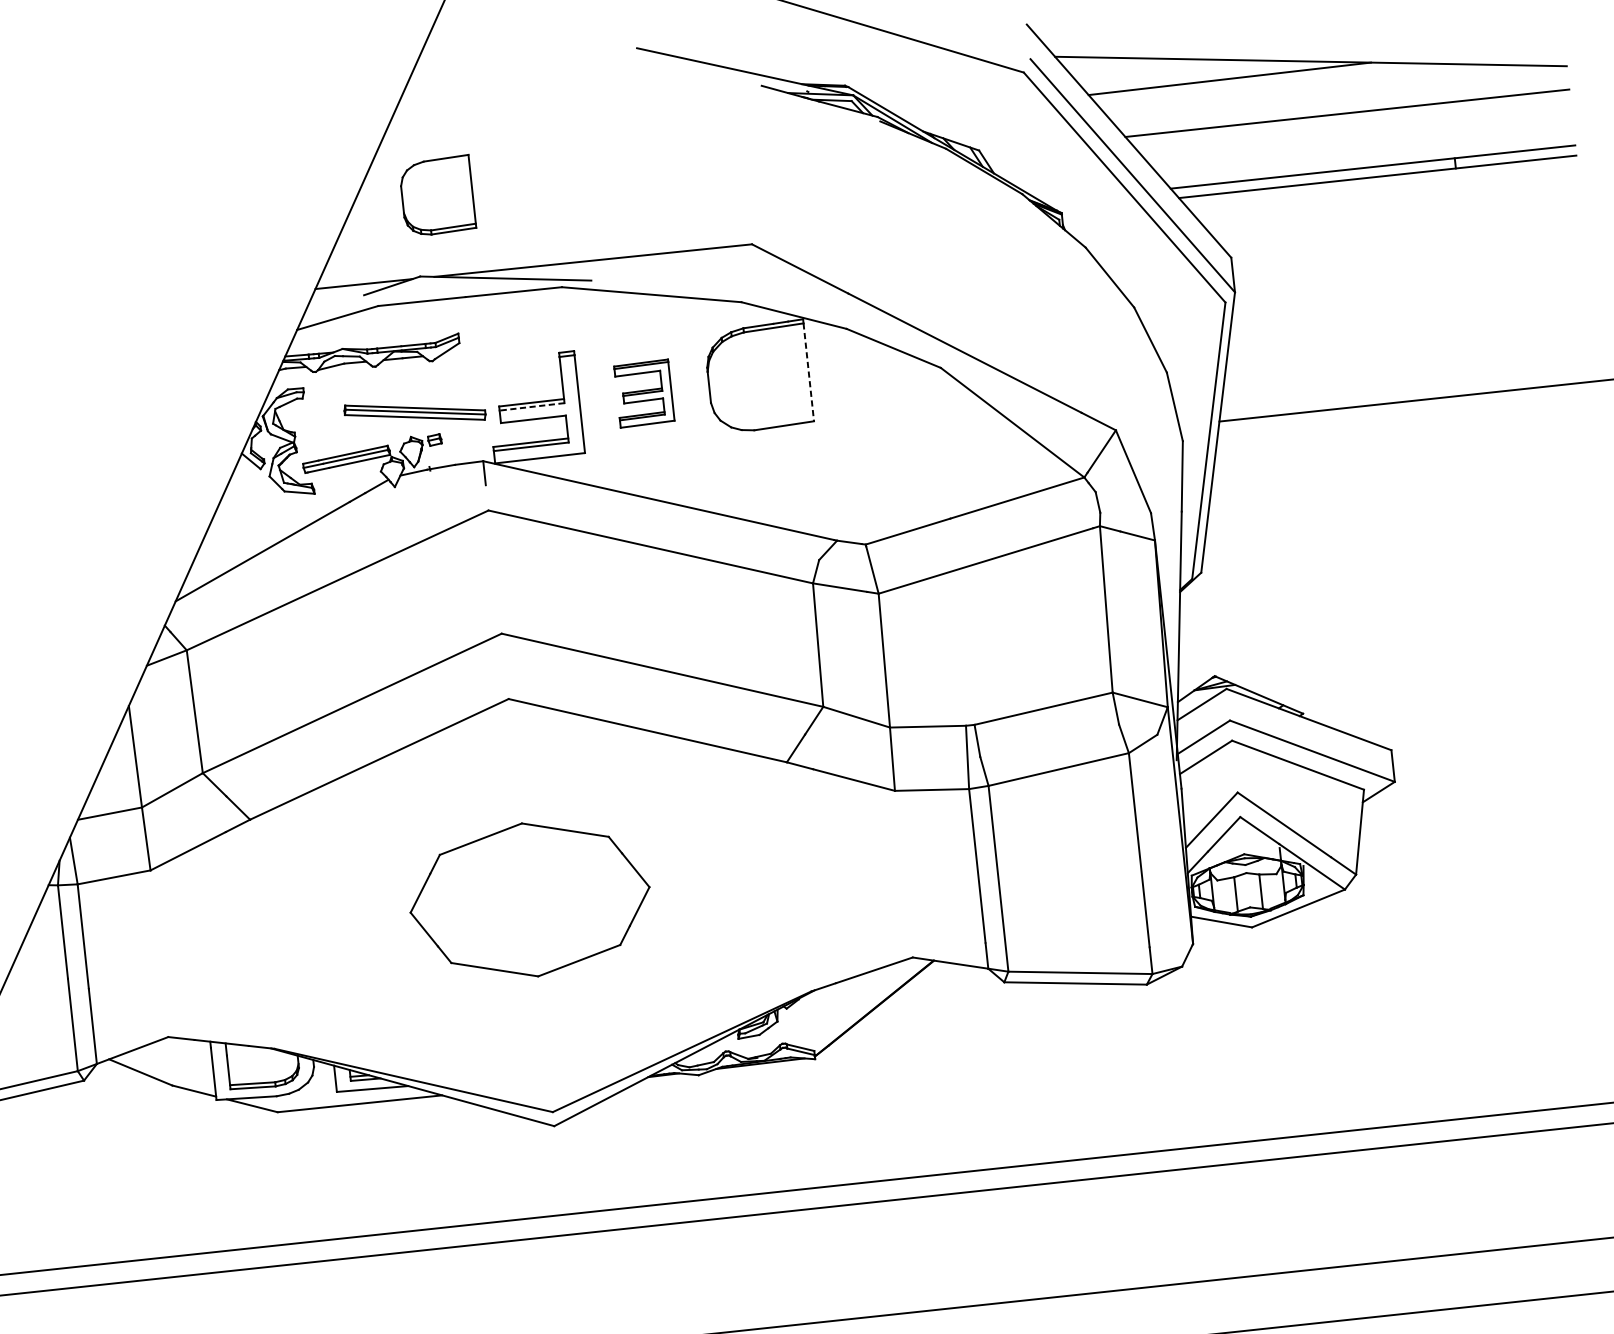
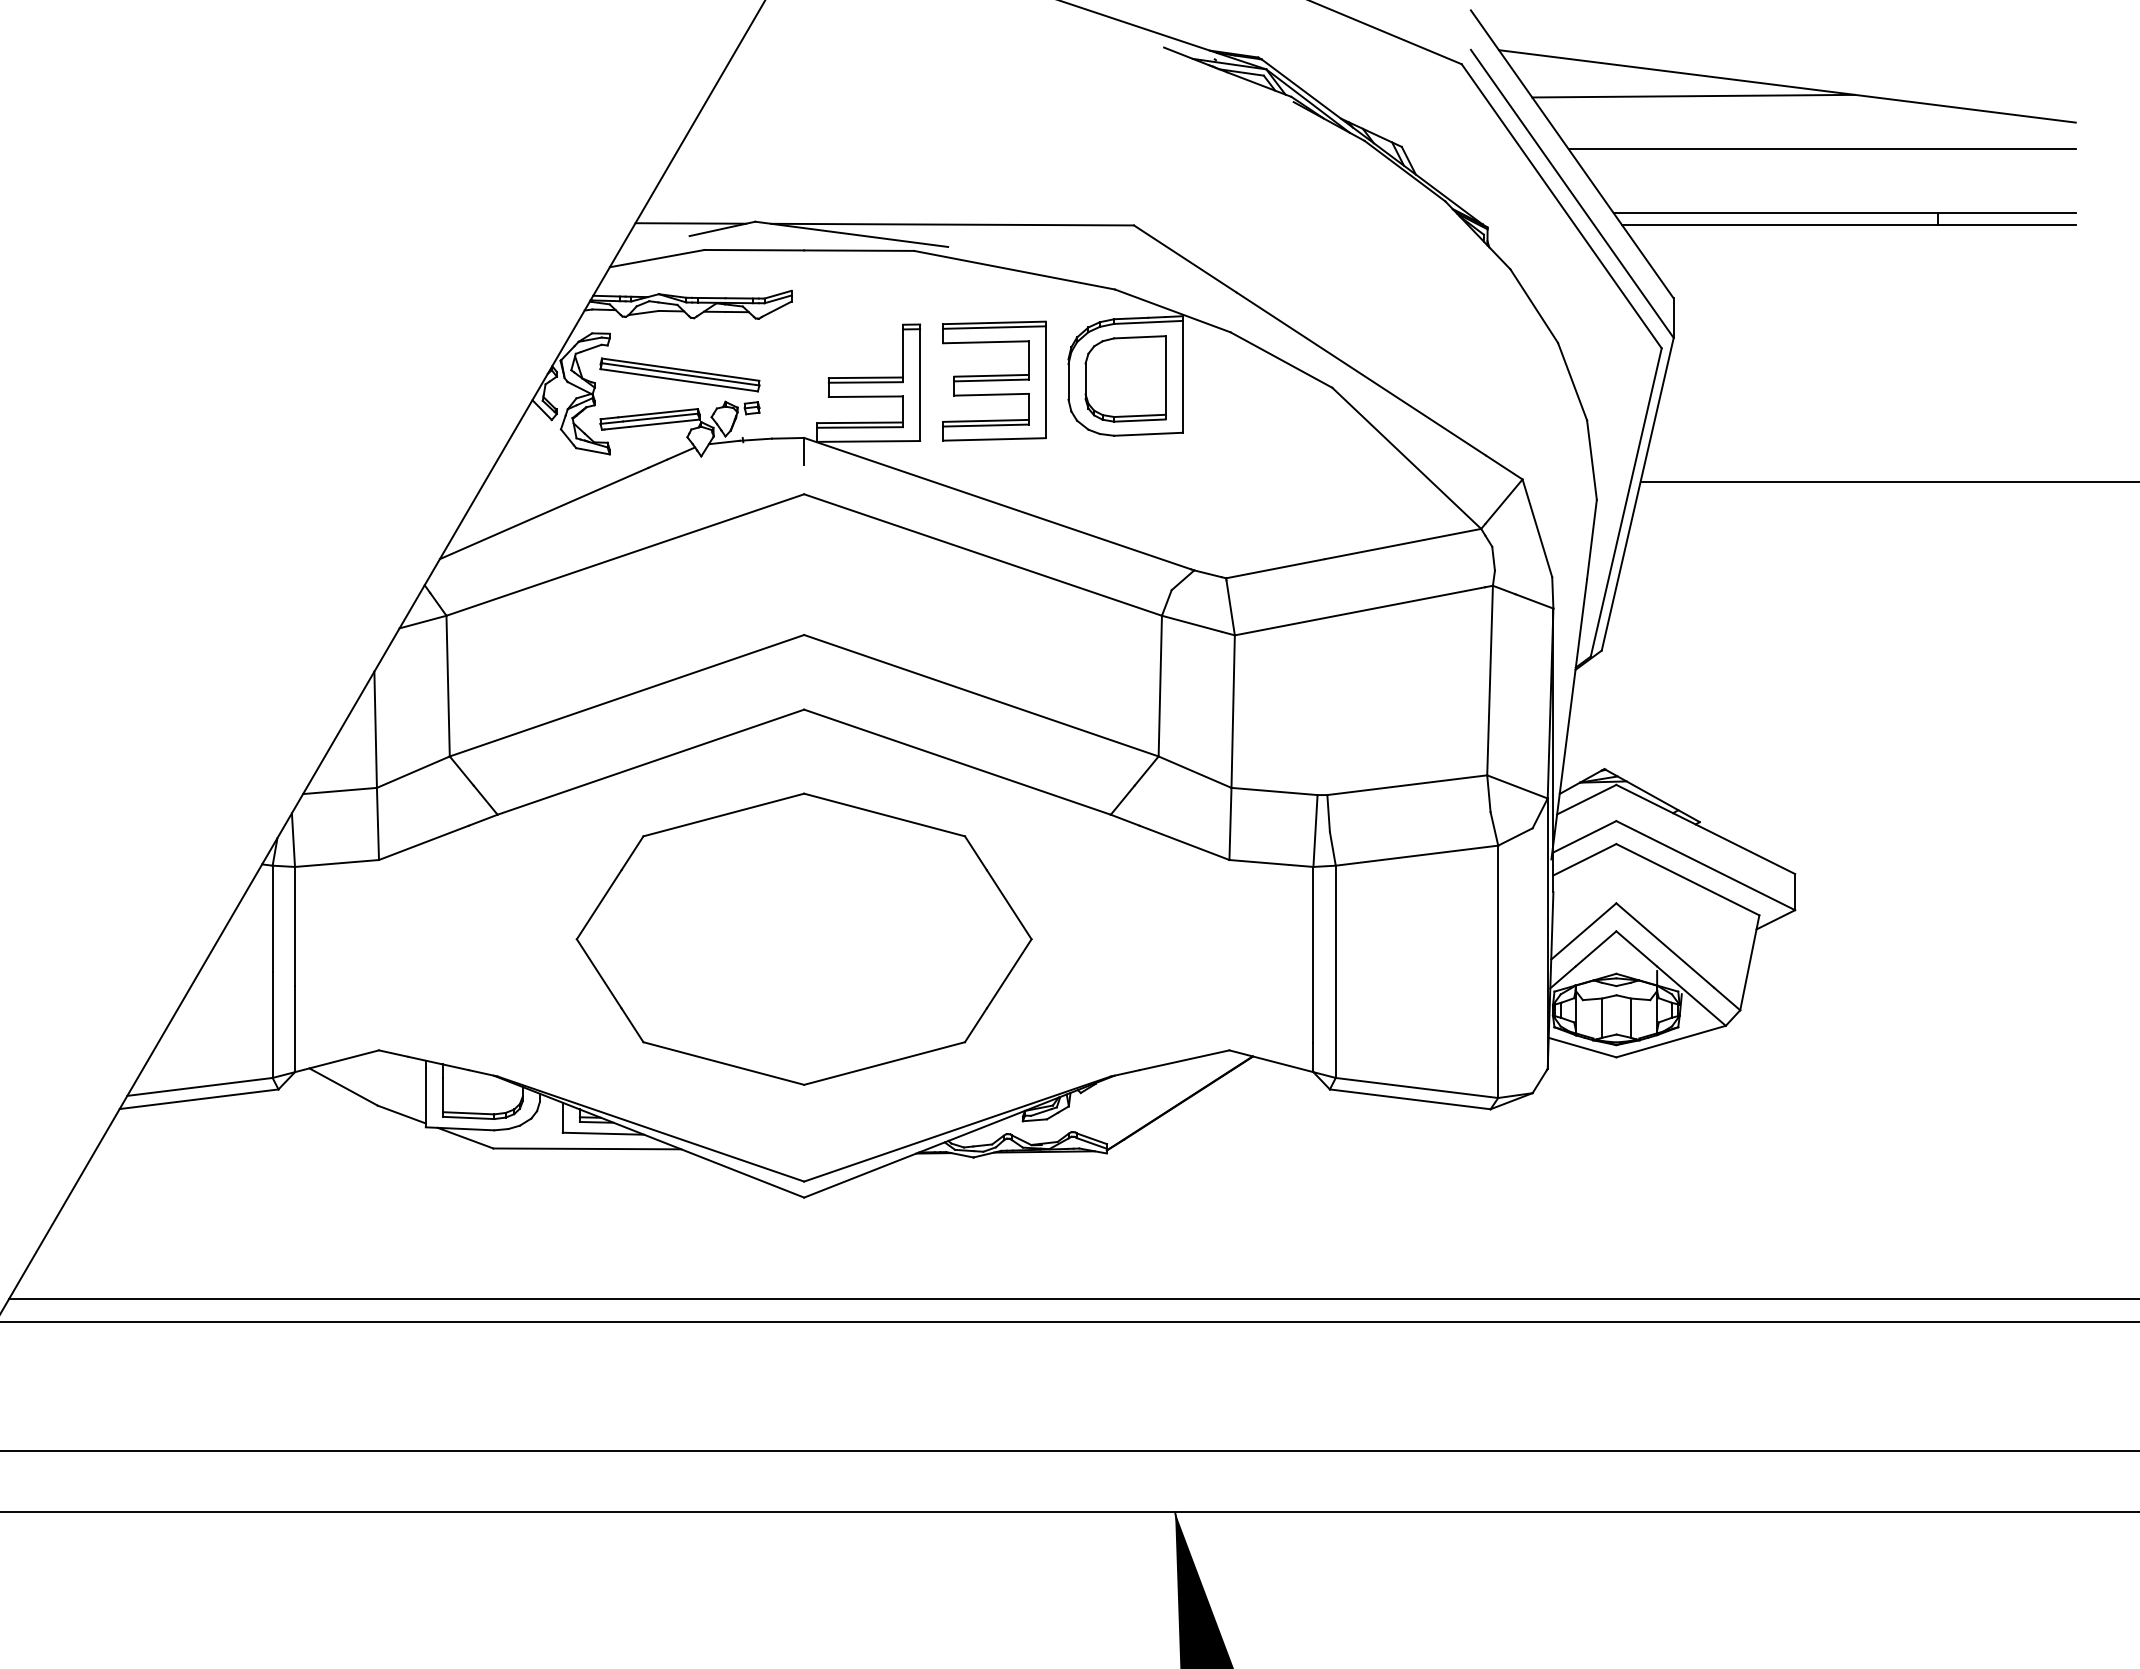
part: (437, 195) -> (1125, 378), moved
line: (808, 372) -> (1182, 376), dashed -> solid
part: (644, 393) -> (994, 380), size x1.67
line: (531, 406) -> (865, 382), dashed -> solid
part: (414, 412) -> (679, 374), moved
part: (529, 899) -> (803, 938), size x1.67

